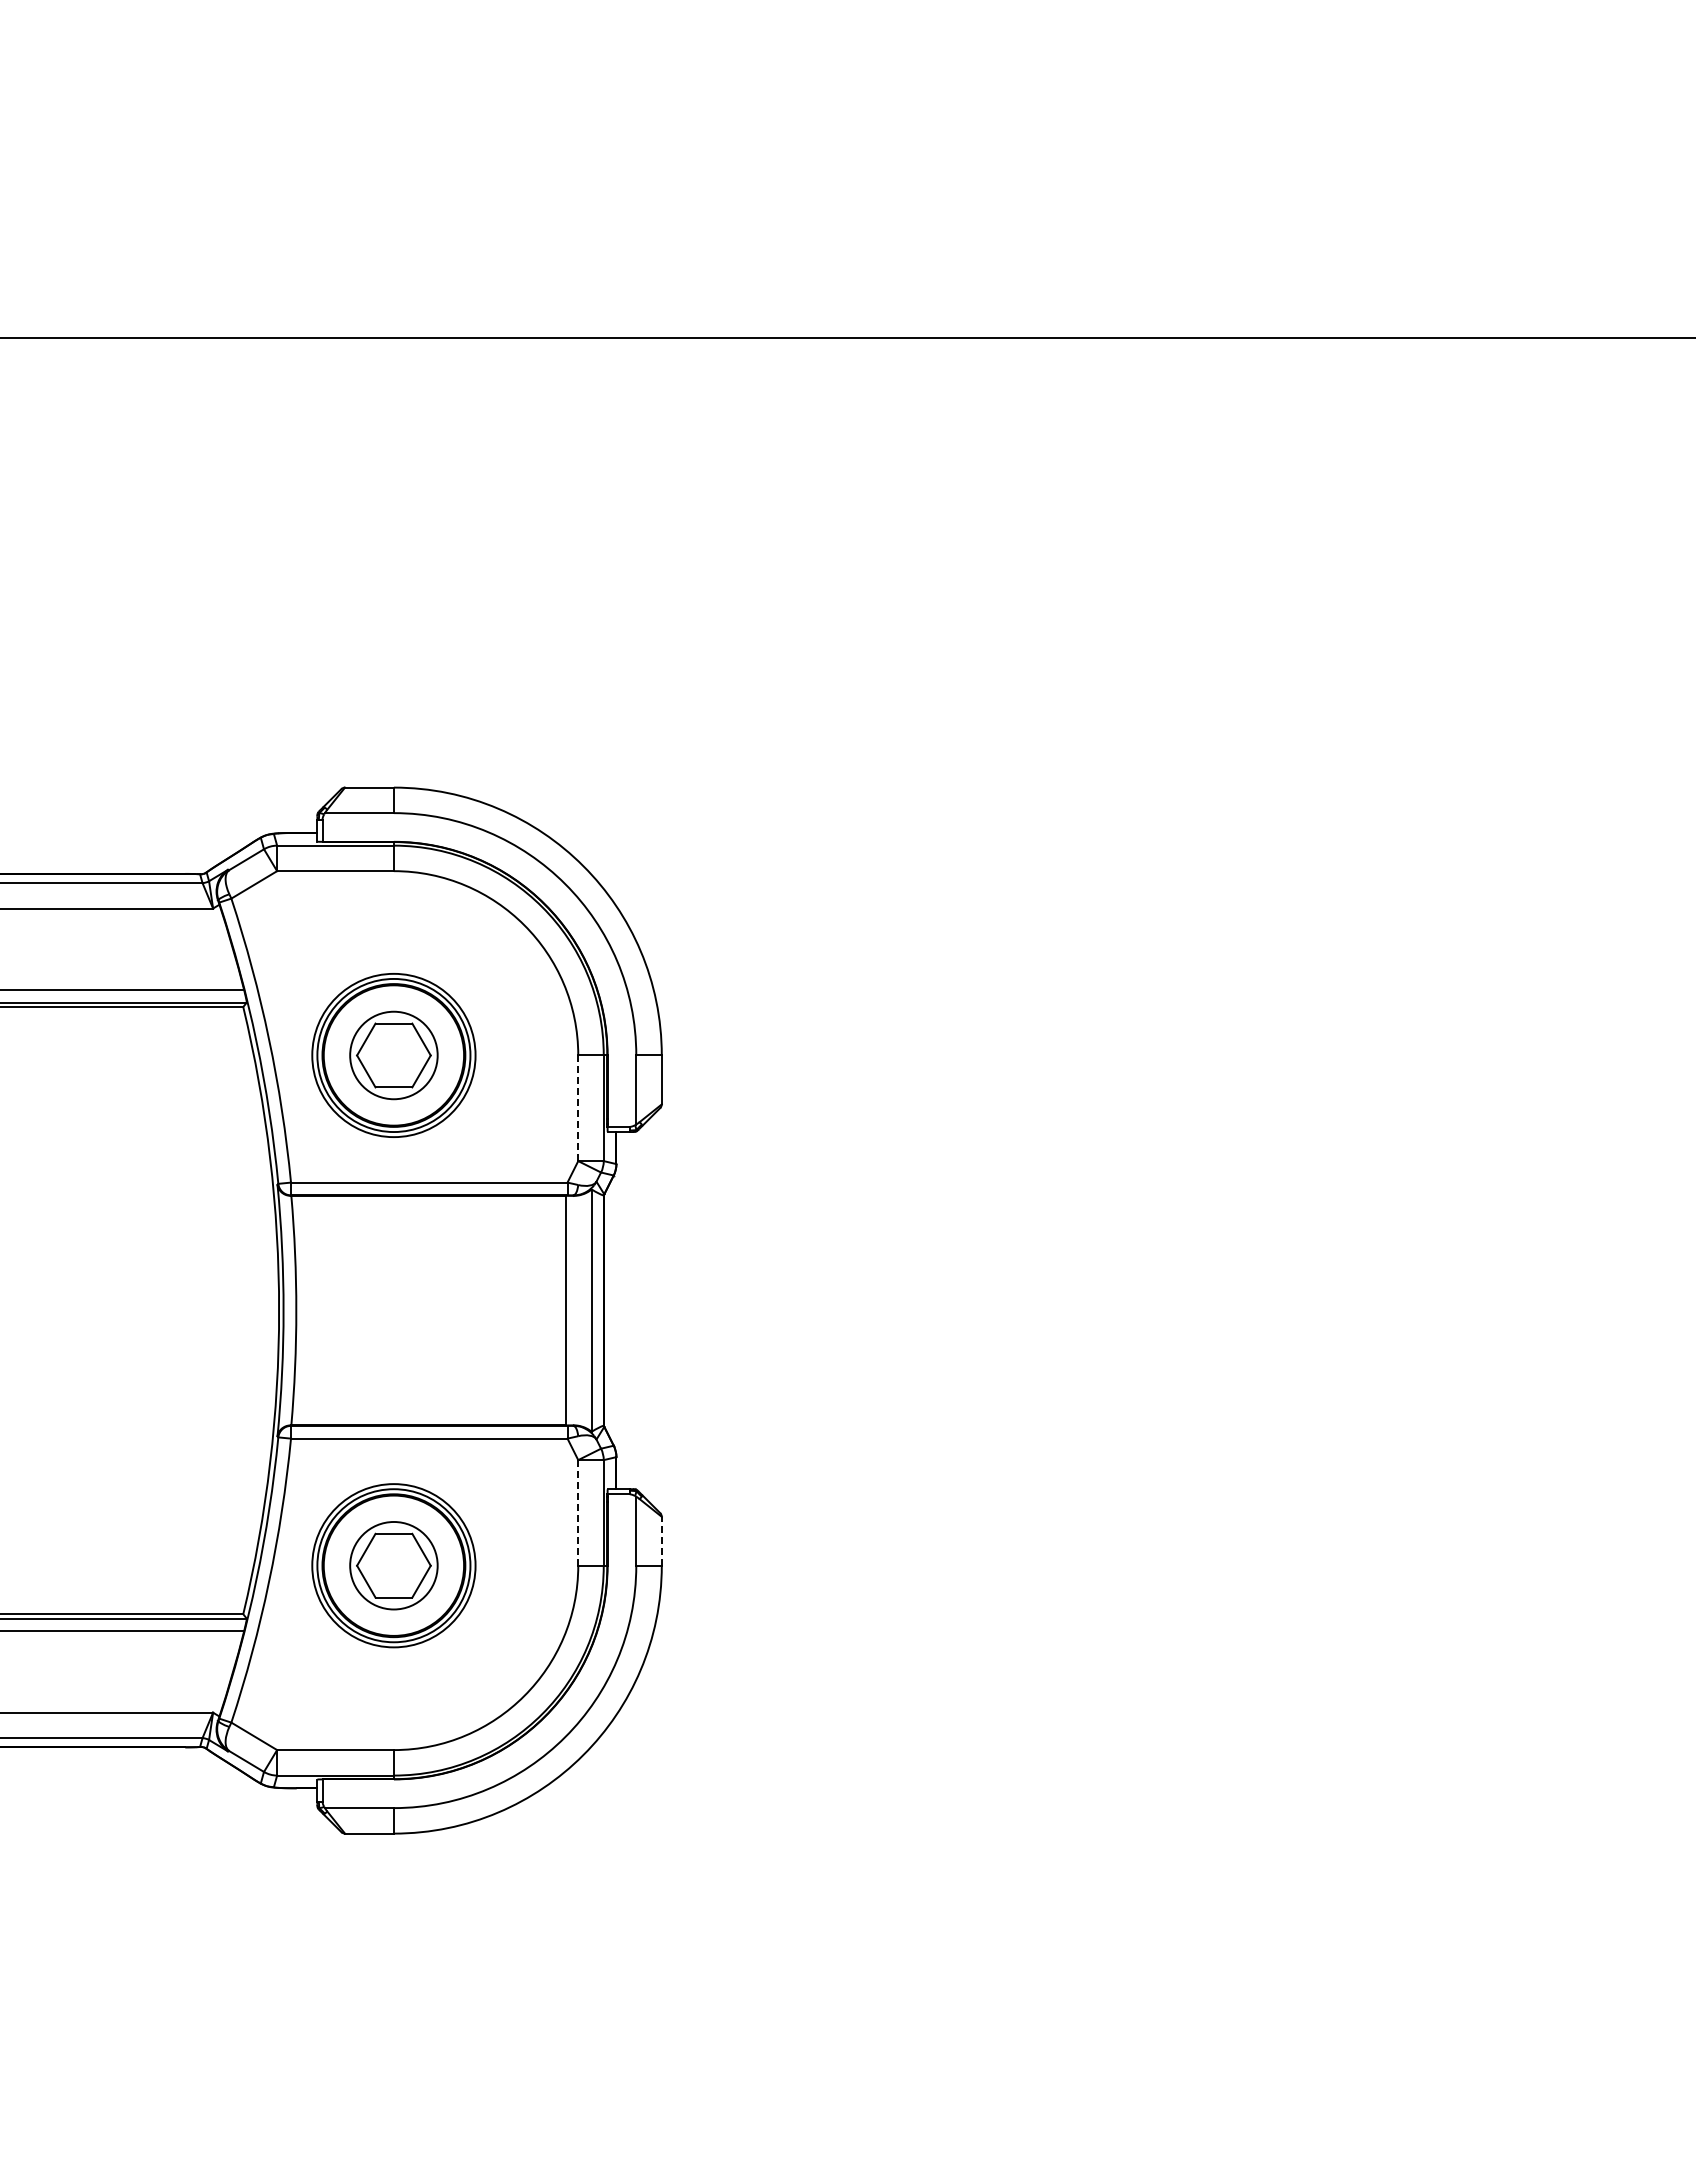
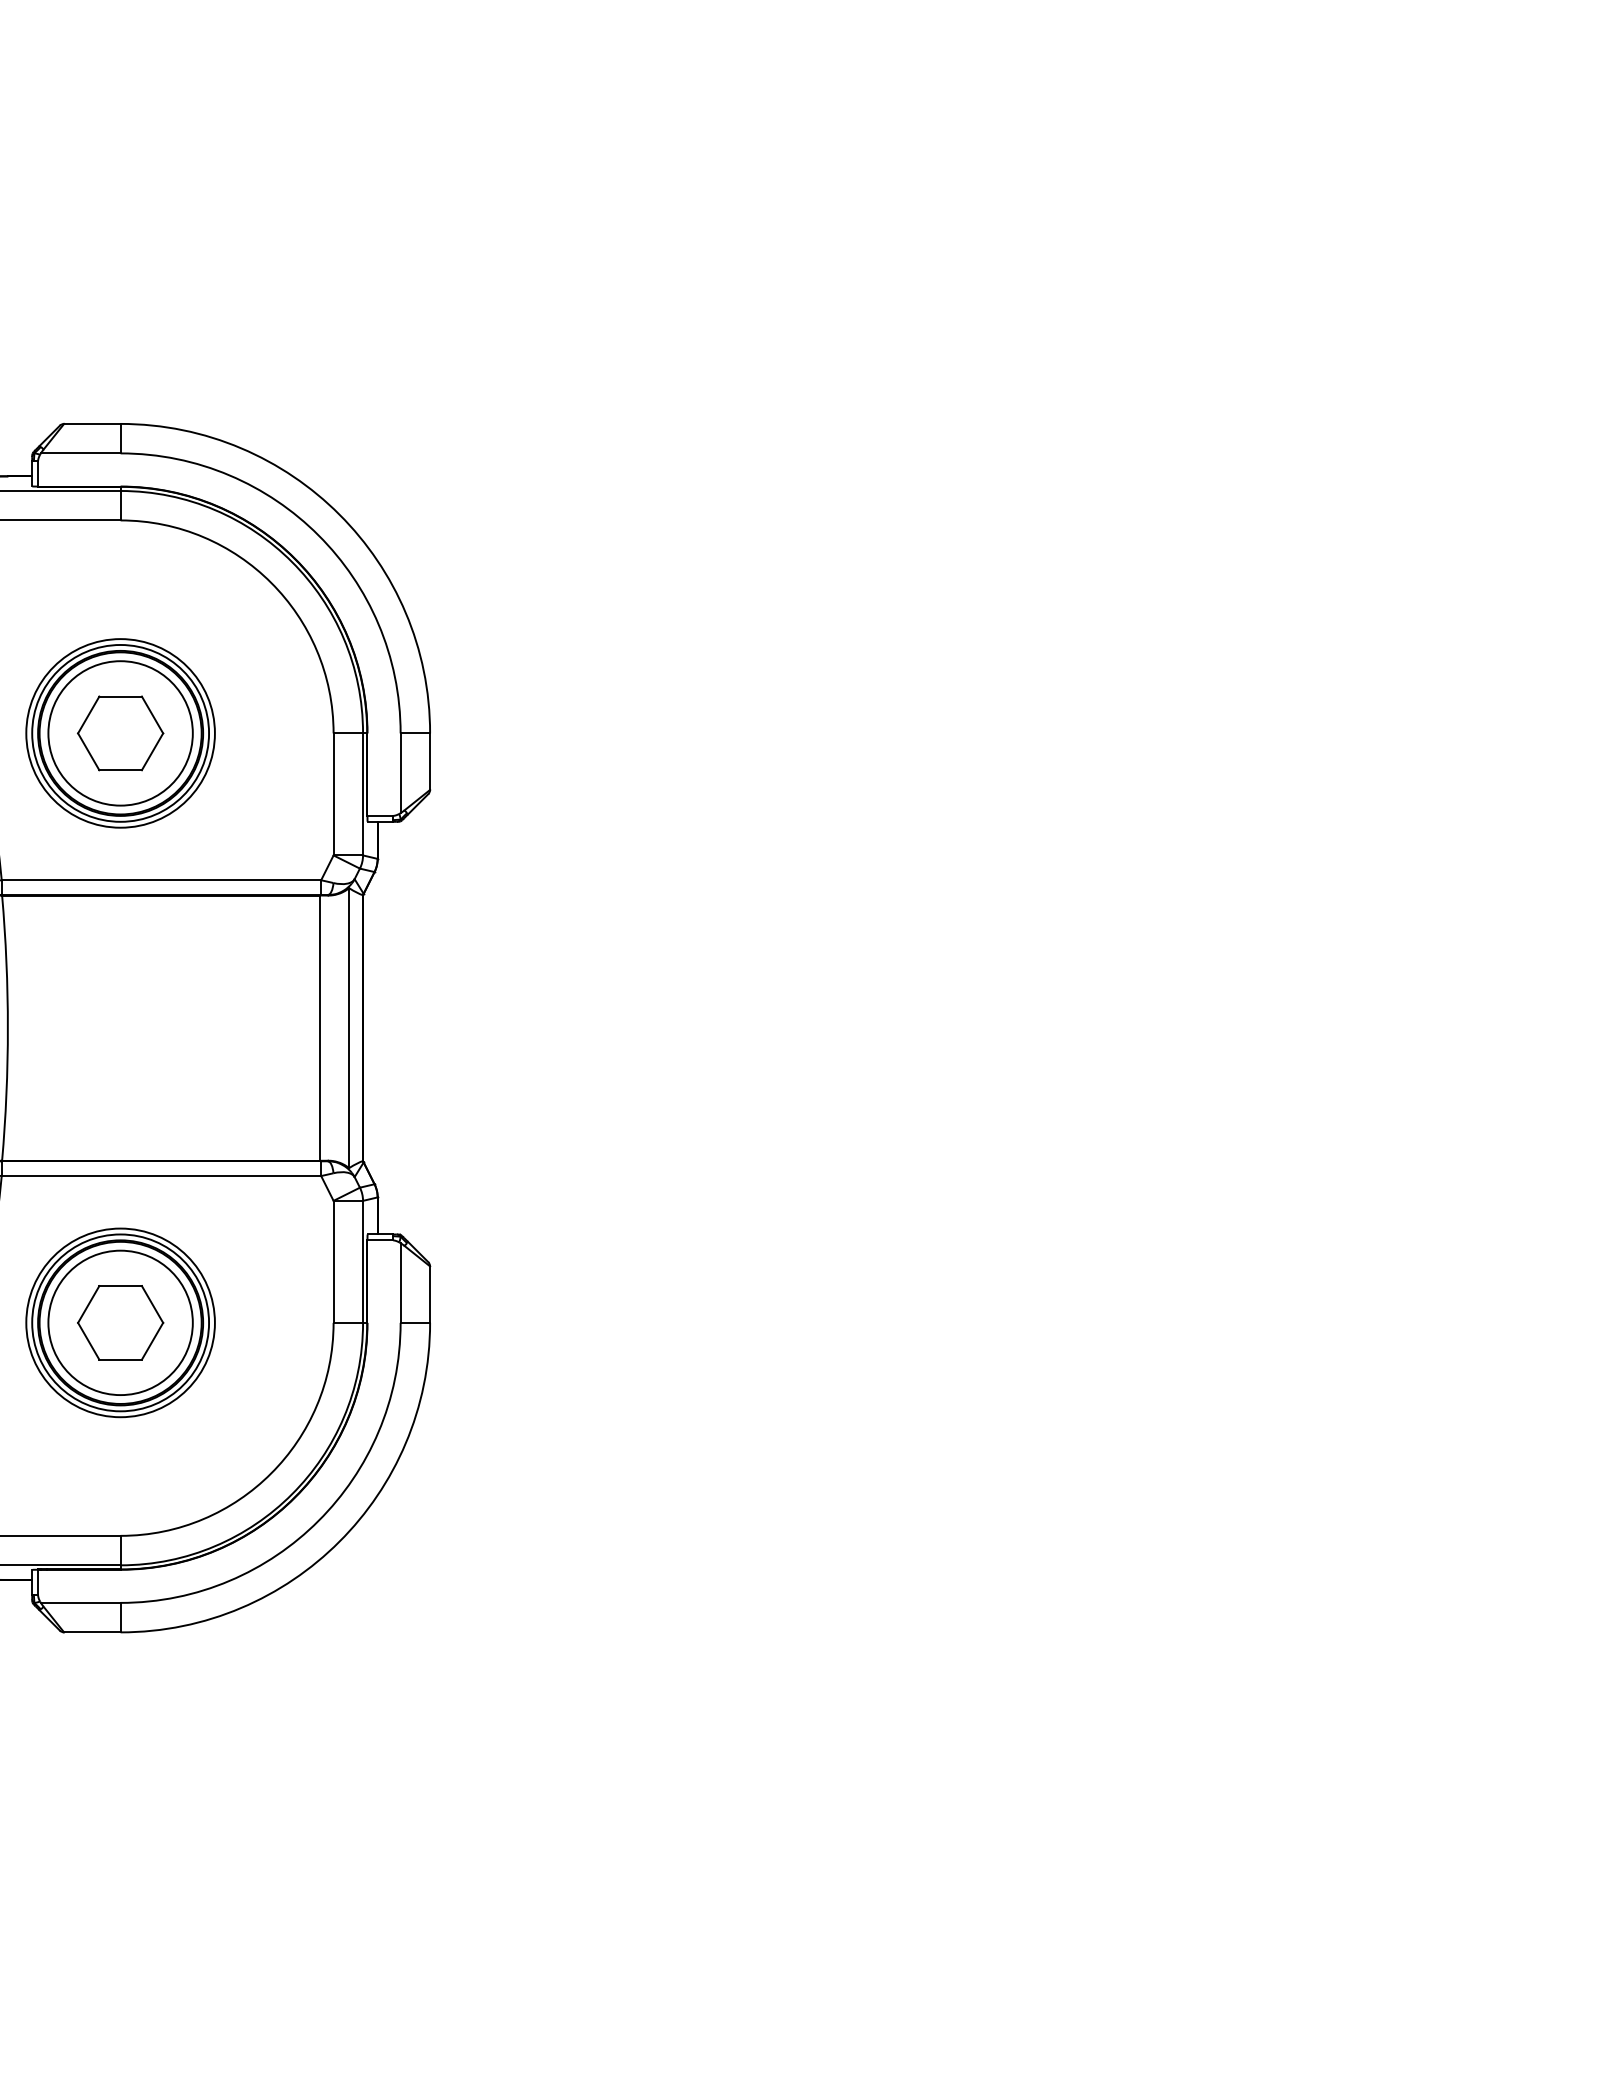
circle: (393, 1055) -> (120, 733), size x1.43
line: (578, 1108) -> (333, 794), dashed -> solid
line: (578, 1512) -> (333, 1261), dashed -> solid
line: (661, 1540) -> (429, 1293), dashed -> solid
circle: (393, 1565) -> (120, 1322), size x1.43

